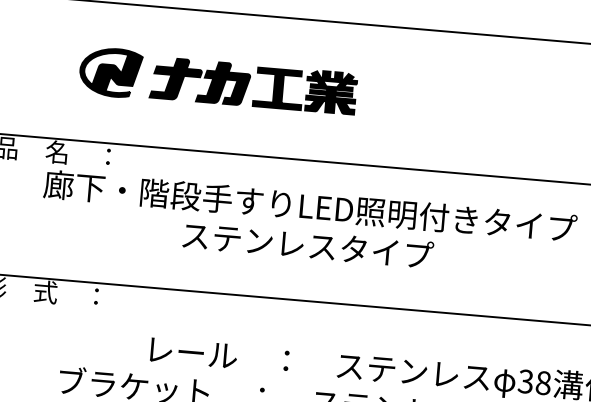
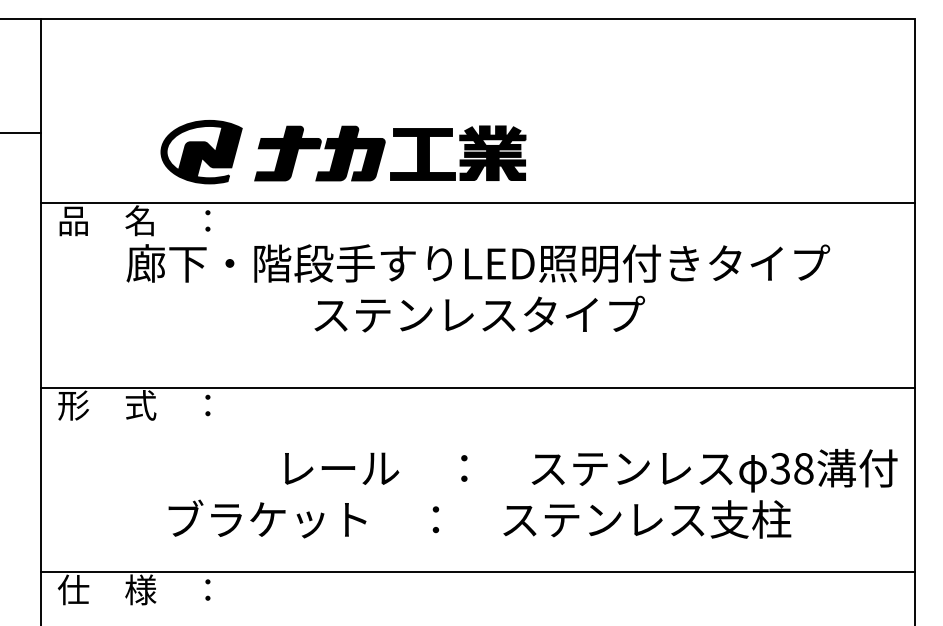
part: (218, 82) -> (343, 152), moved

